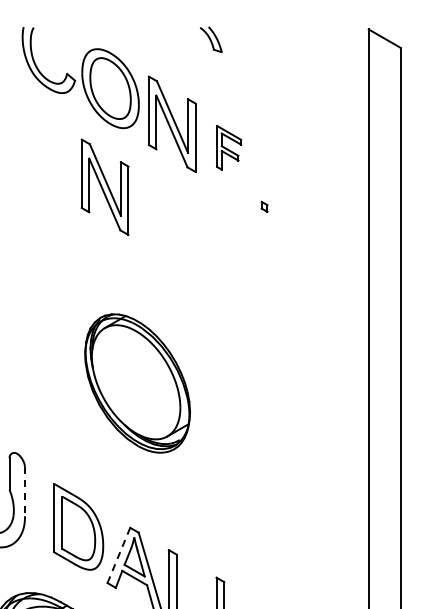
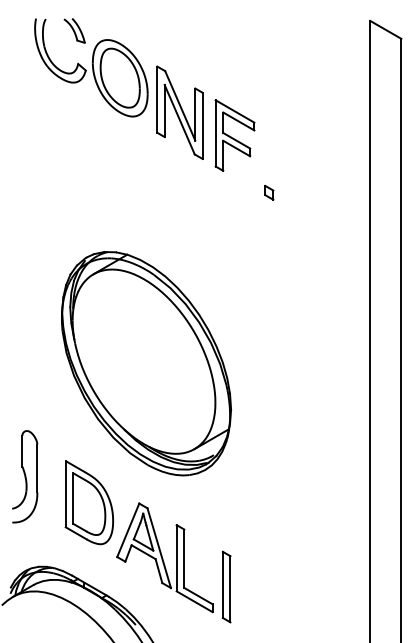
part: (211, 39) -> (74, 30), moved
part: (228, 147) -> (234, 135), size x1.67
part: (104, 187) -> (114, 173), removed
part: (264, 206) -> (269, 192), size x1.43
part: (137, 383) -> (146, 363), size x1.67
line: (25, 491) -> (37, 468), dashed -> solid
line: (119, 555) -> (128, 530), dashed -> solid

